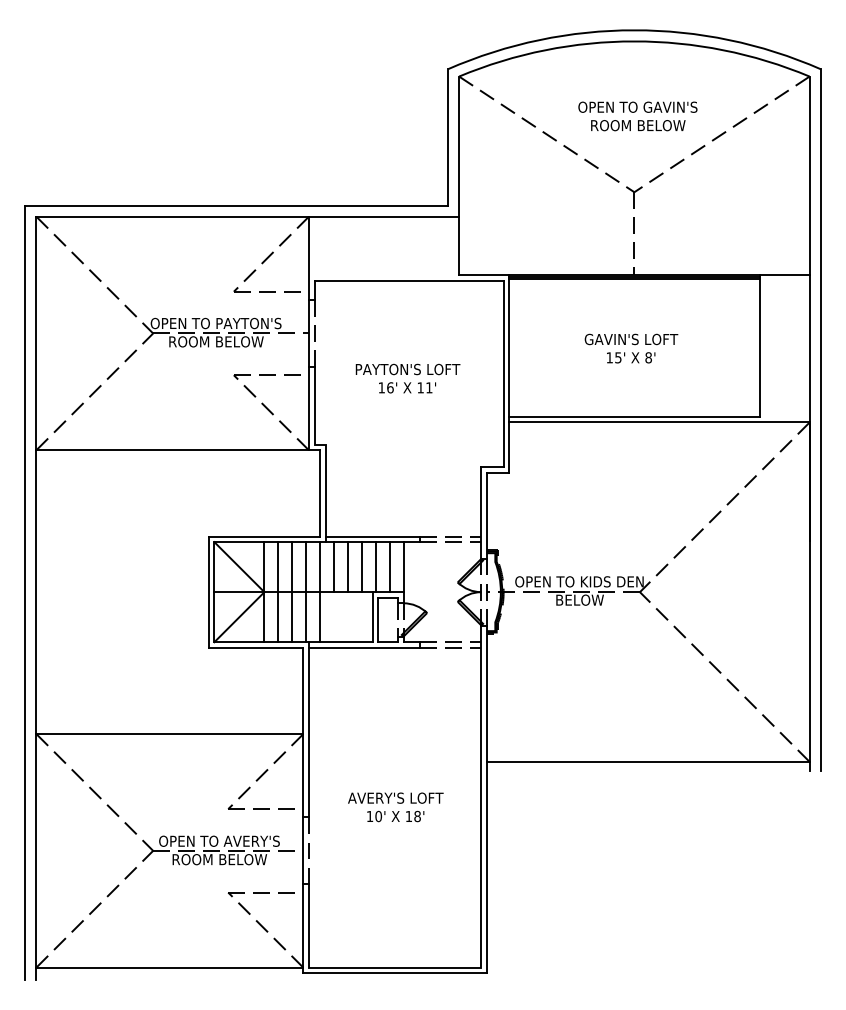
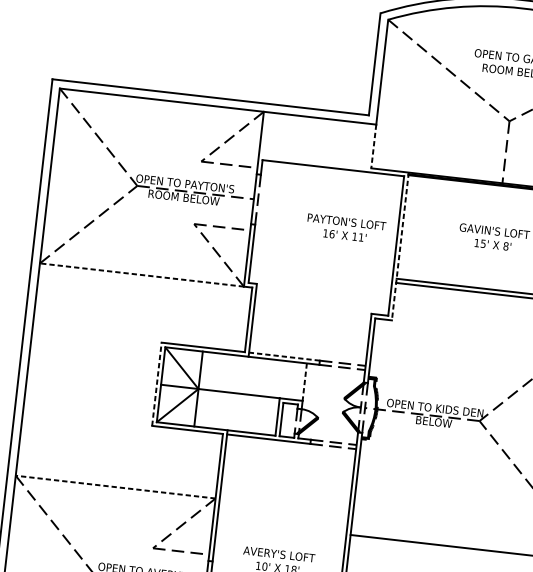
line: (459, 246) -> (374, 146), solid -> dashed
line: (509, 373) -> (400, 246), solid -> dashed
text: (407, 378) -> (345, 228), moved
line: (172, 450) -> (141, 275), solid -> dashed
line: (372, 536) -> (284, 356), solid -> dashed
line: (333, 567) -> (252, 376), removed
line: (347, 567) -> (262, 377), removed
line: (361, 567) -> (273, 378), removed
line: (375, 567) -> (283, 380), removed
line: (389, 567) -> (294, 381), removed
line: (403, 567) -> (304, 382), solid -> dashed
line: (208, 592) -> (156, 384), solid -> dashed
line: (278, 592) -> (209, 390), removed
line: (292, 592) -> (219, 391), removed
line: (306, 592) -> (230, 392), removed
line: (320, 592) -> (240, 394), removed
line: (169, 734) -> (115, 487), solid -> dashed

